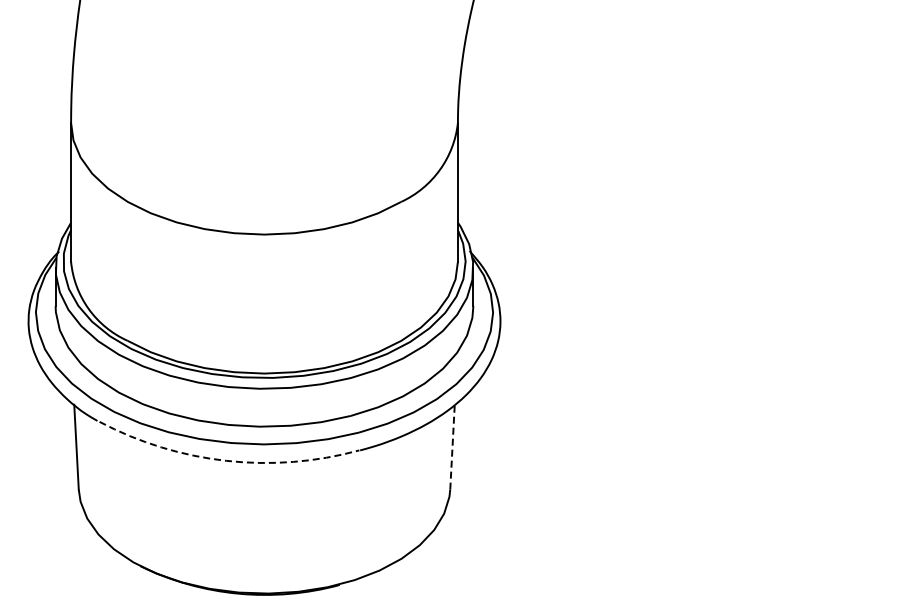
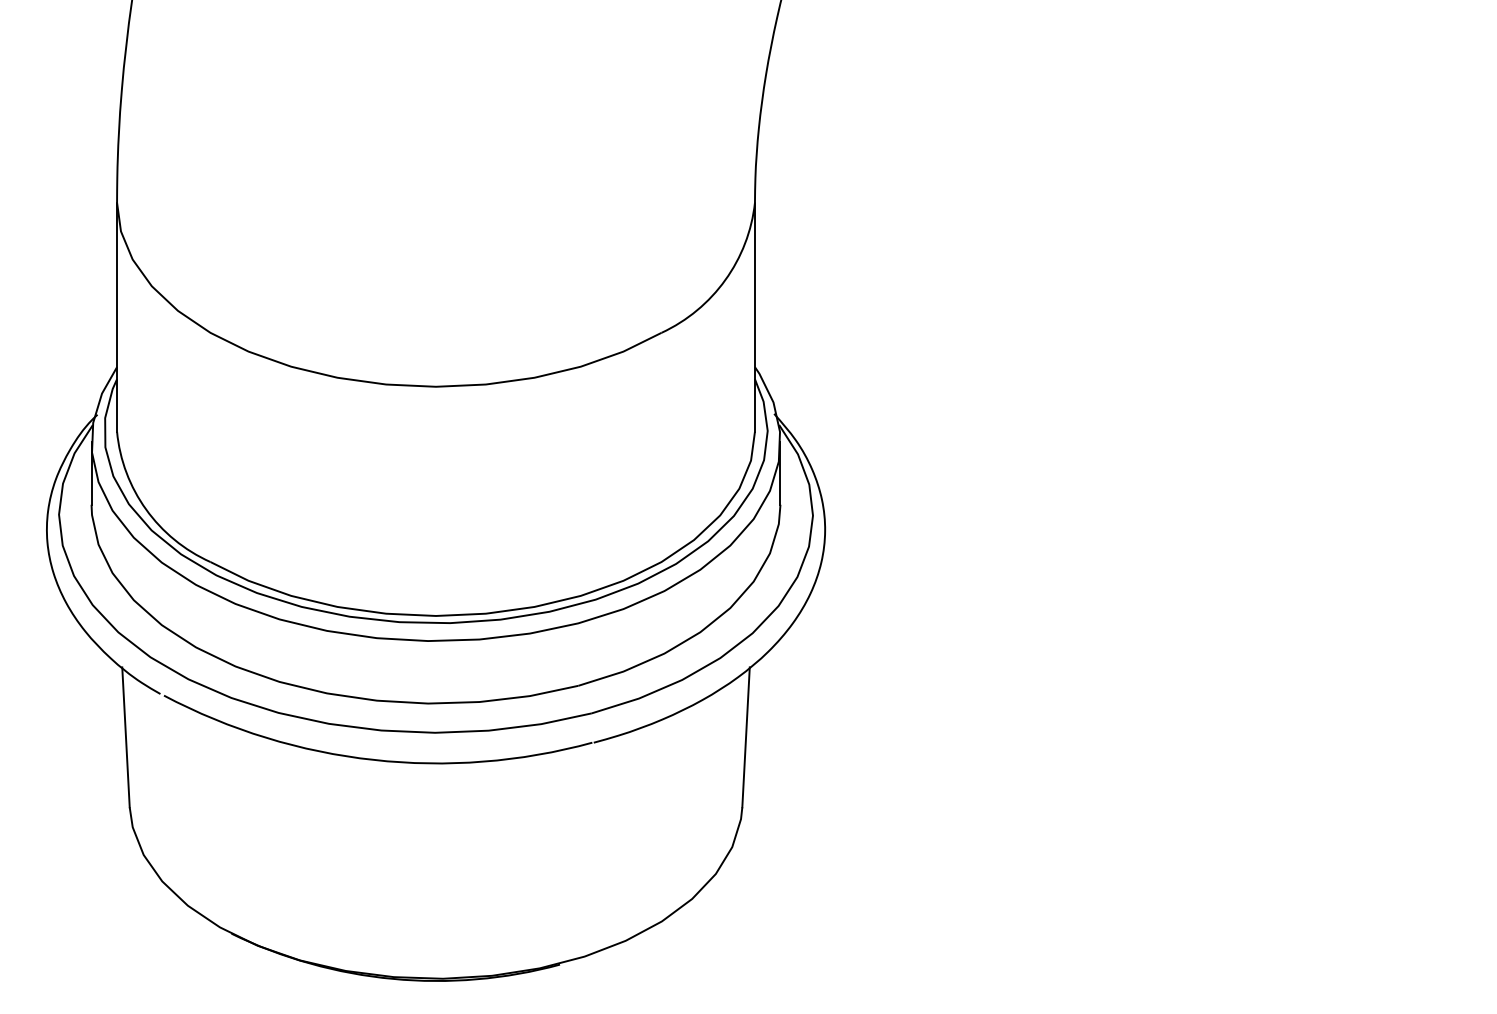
line: (452, 446) -> (746, 736), dashed -> solid
arc: (226, 460) -> (373, 759), dashed -> solid

